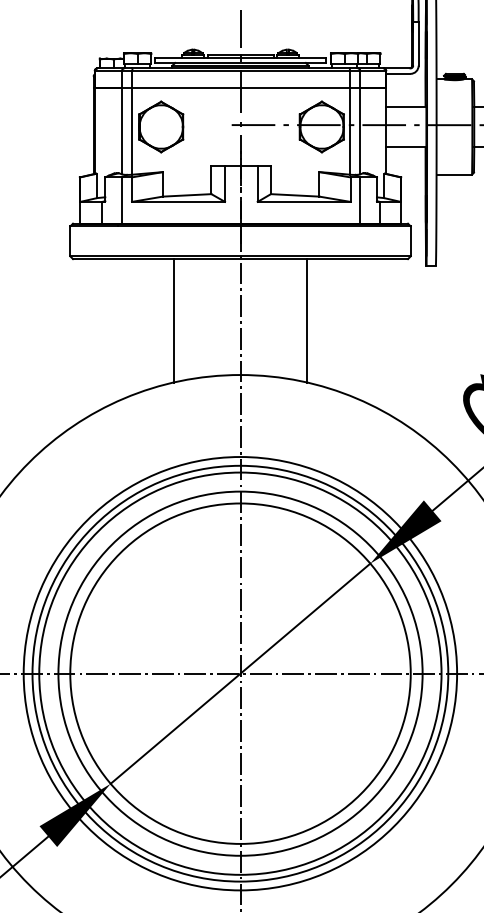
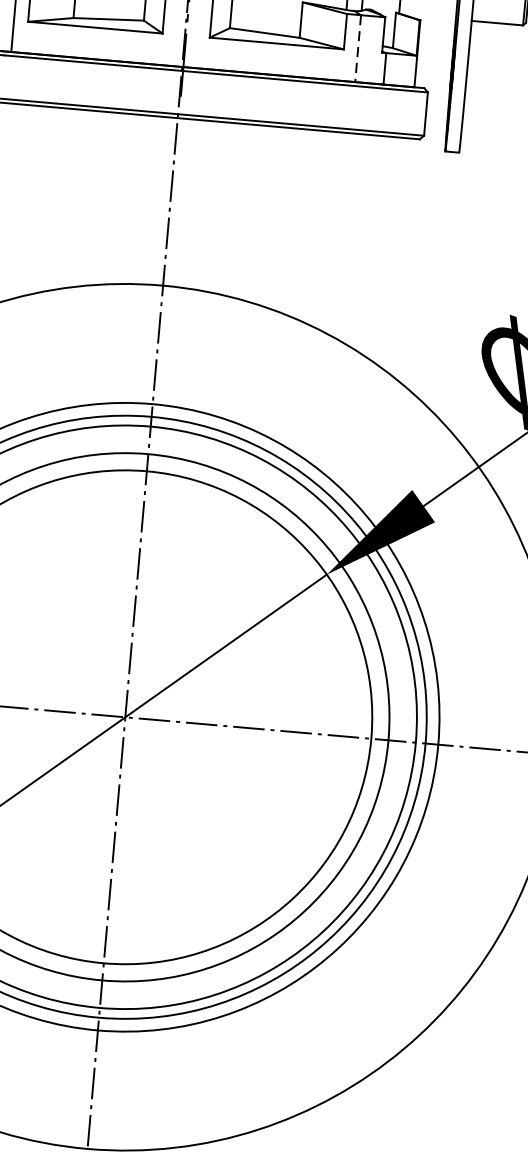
line: (360, 201) -> (358, 50), solid -> dashed
line: (173, 320) -> (73, 198), removed
line: (307, 320) -> (266, 215), removed

